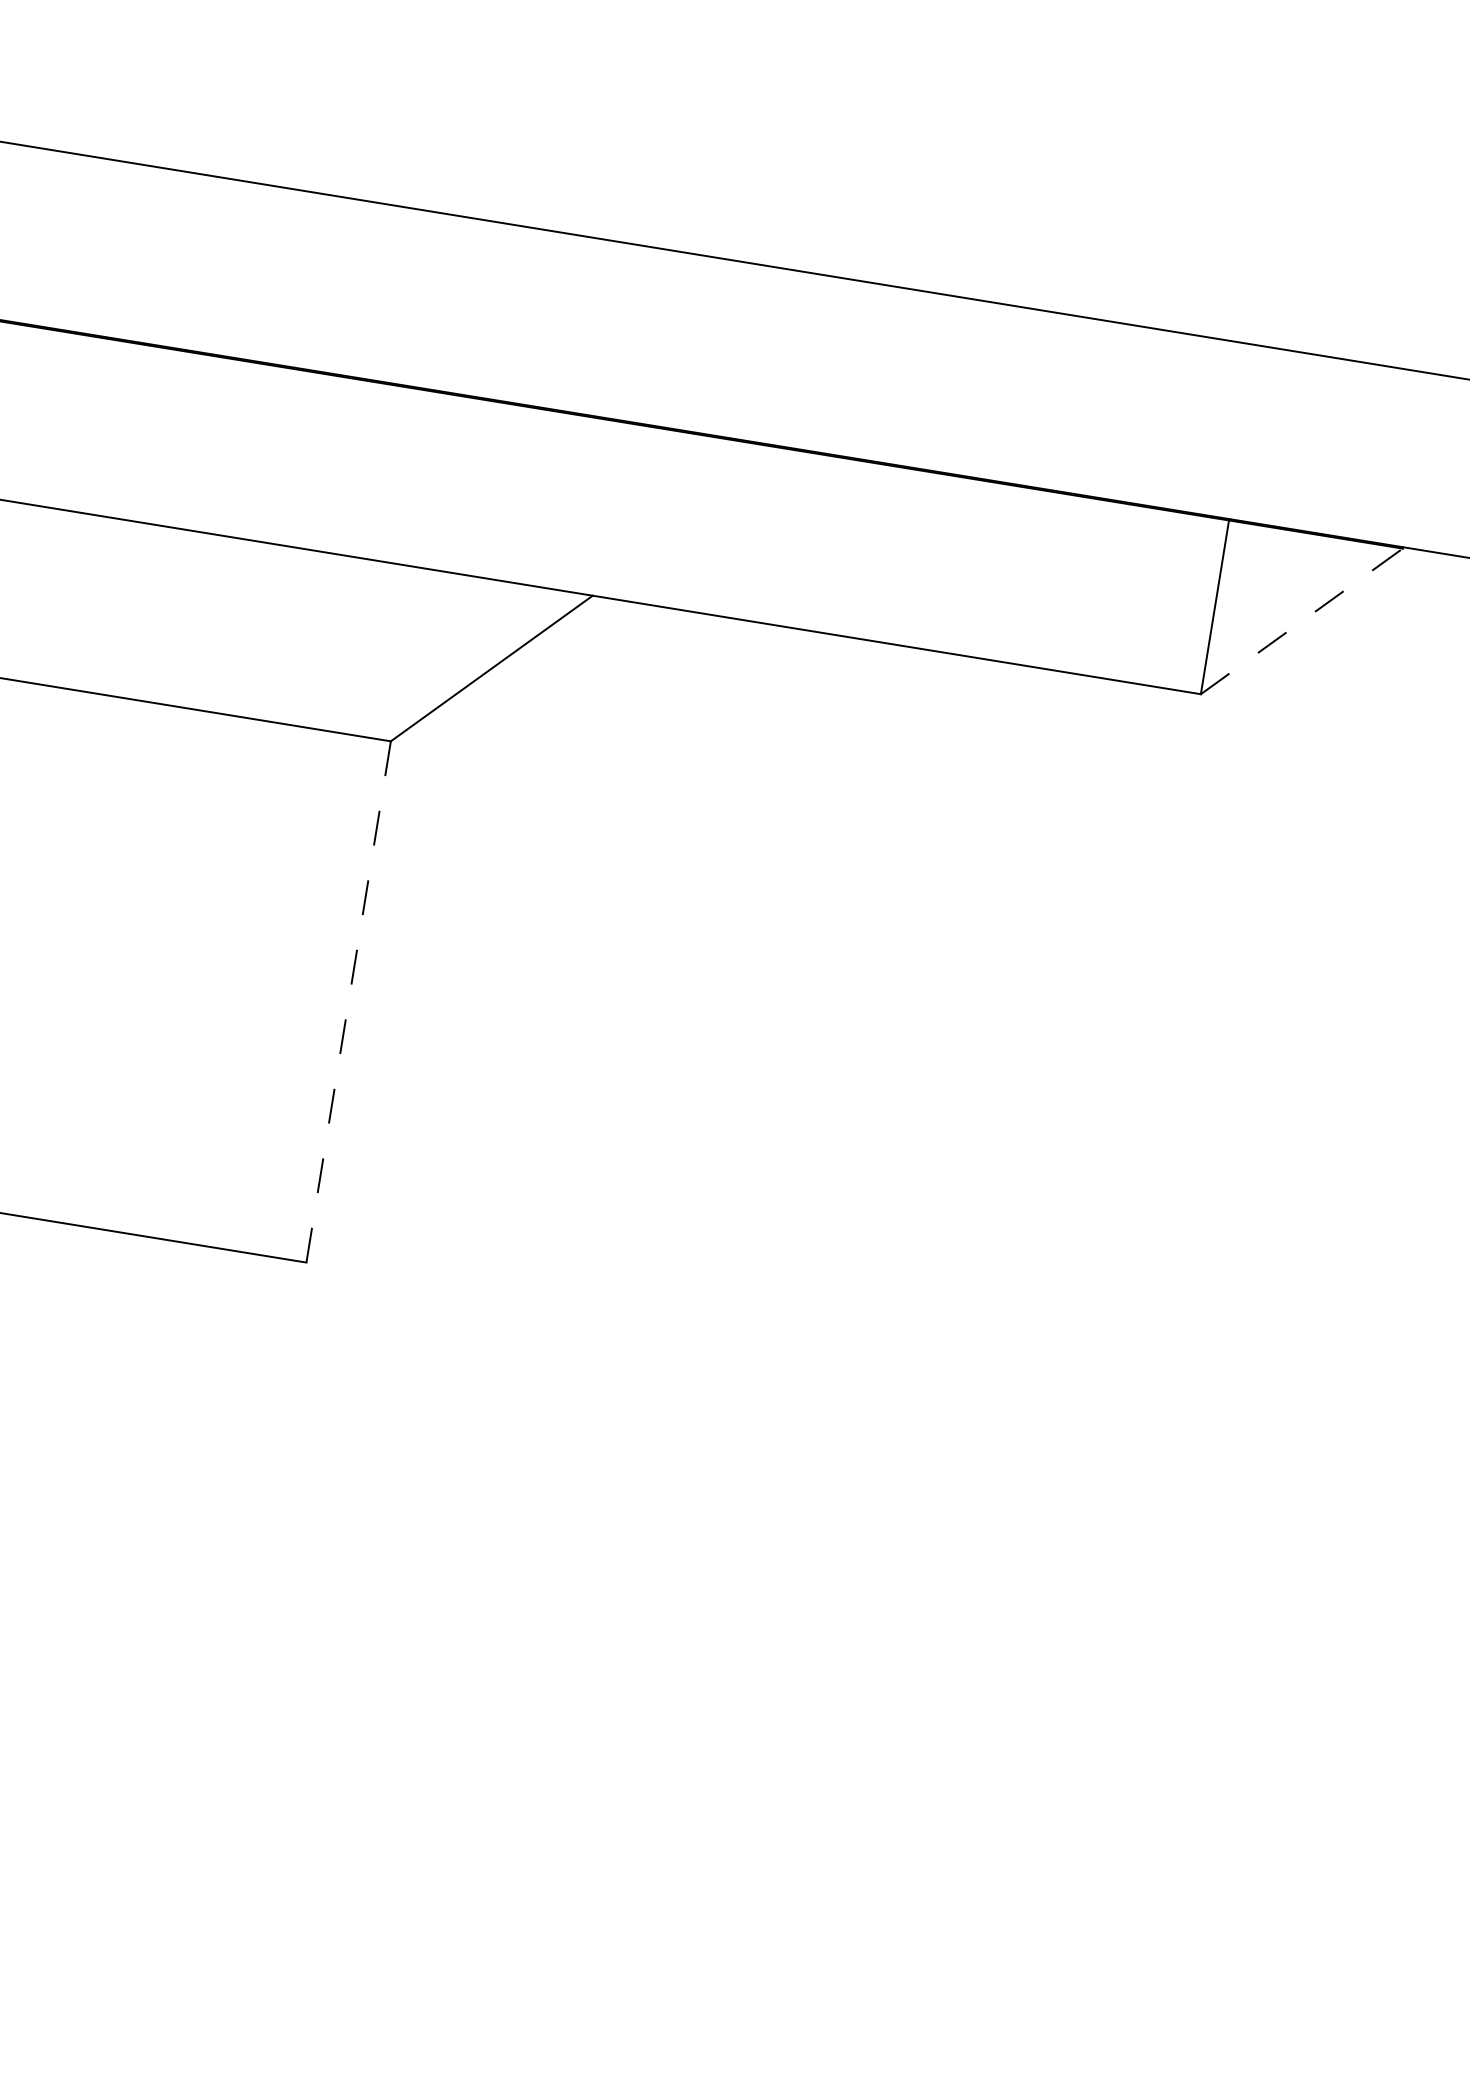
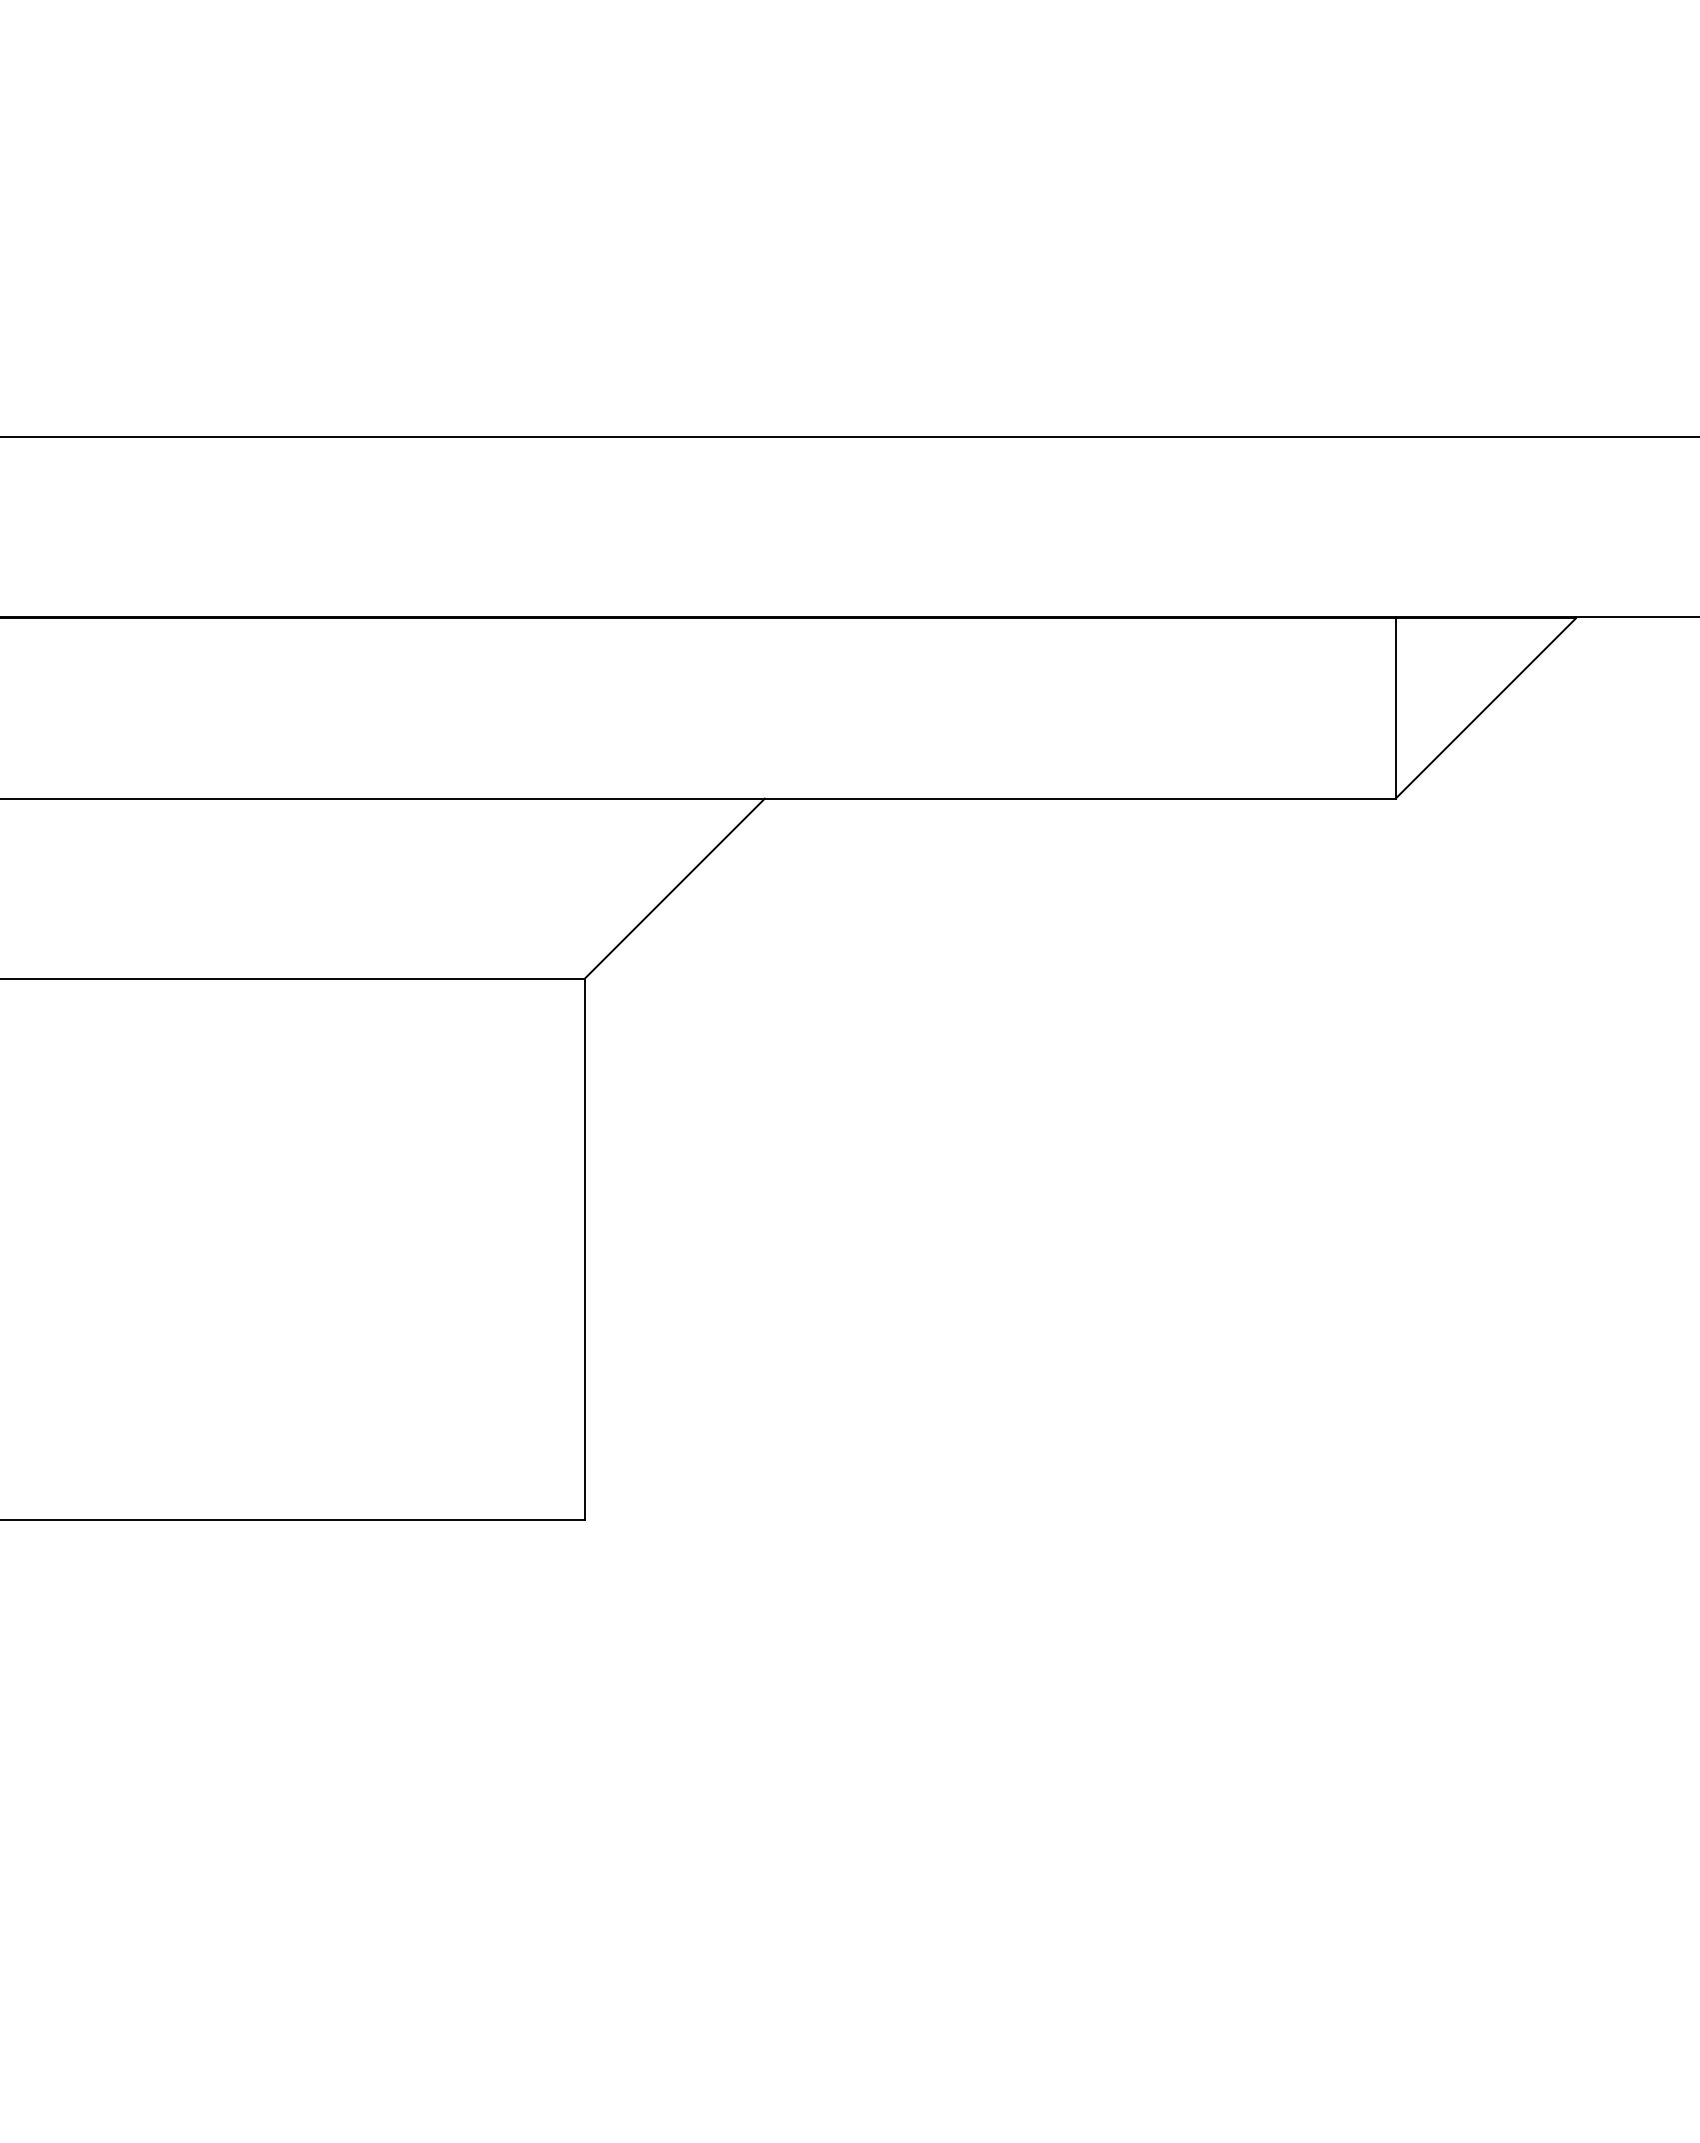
line: (1302, 621) -> (1486, 708), dashed -> solid
line: (348, 1001) -> (584, 1248), dashed -> solid

